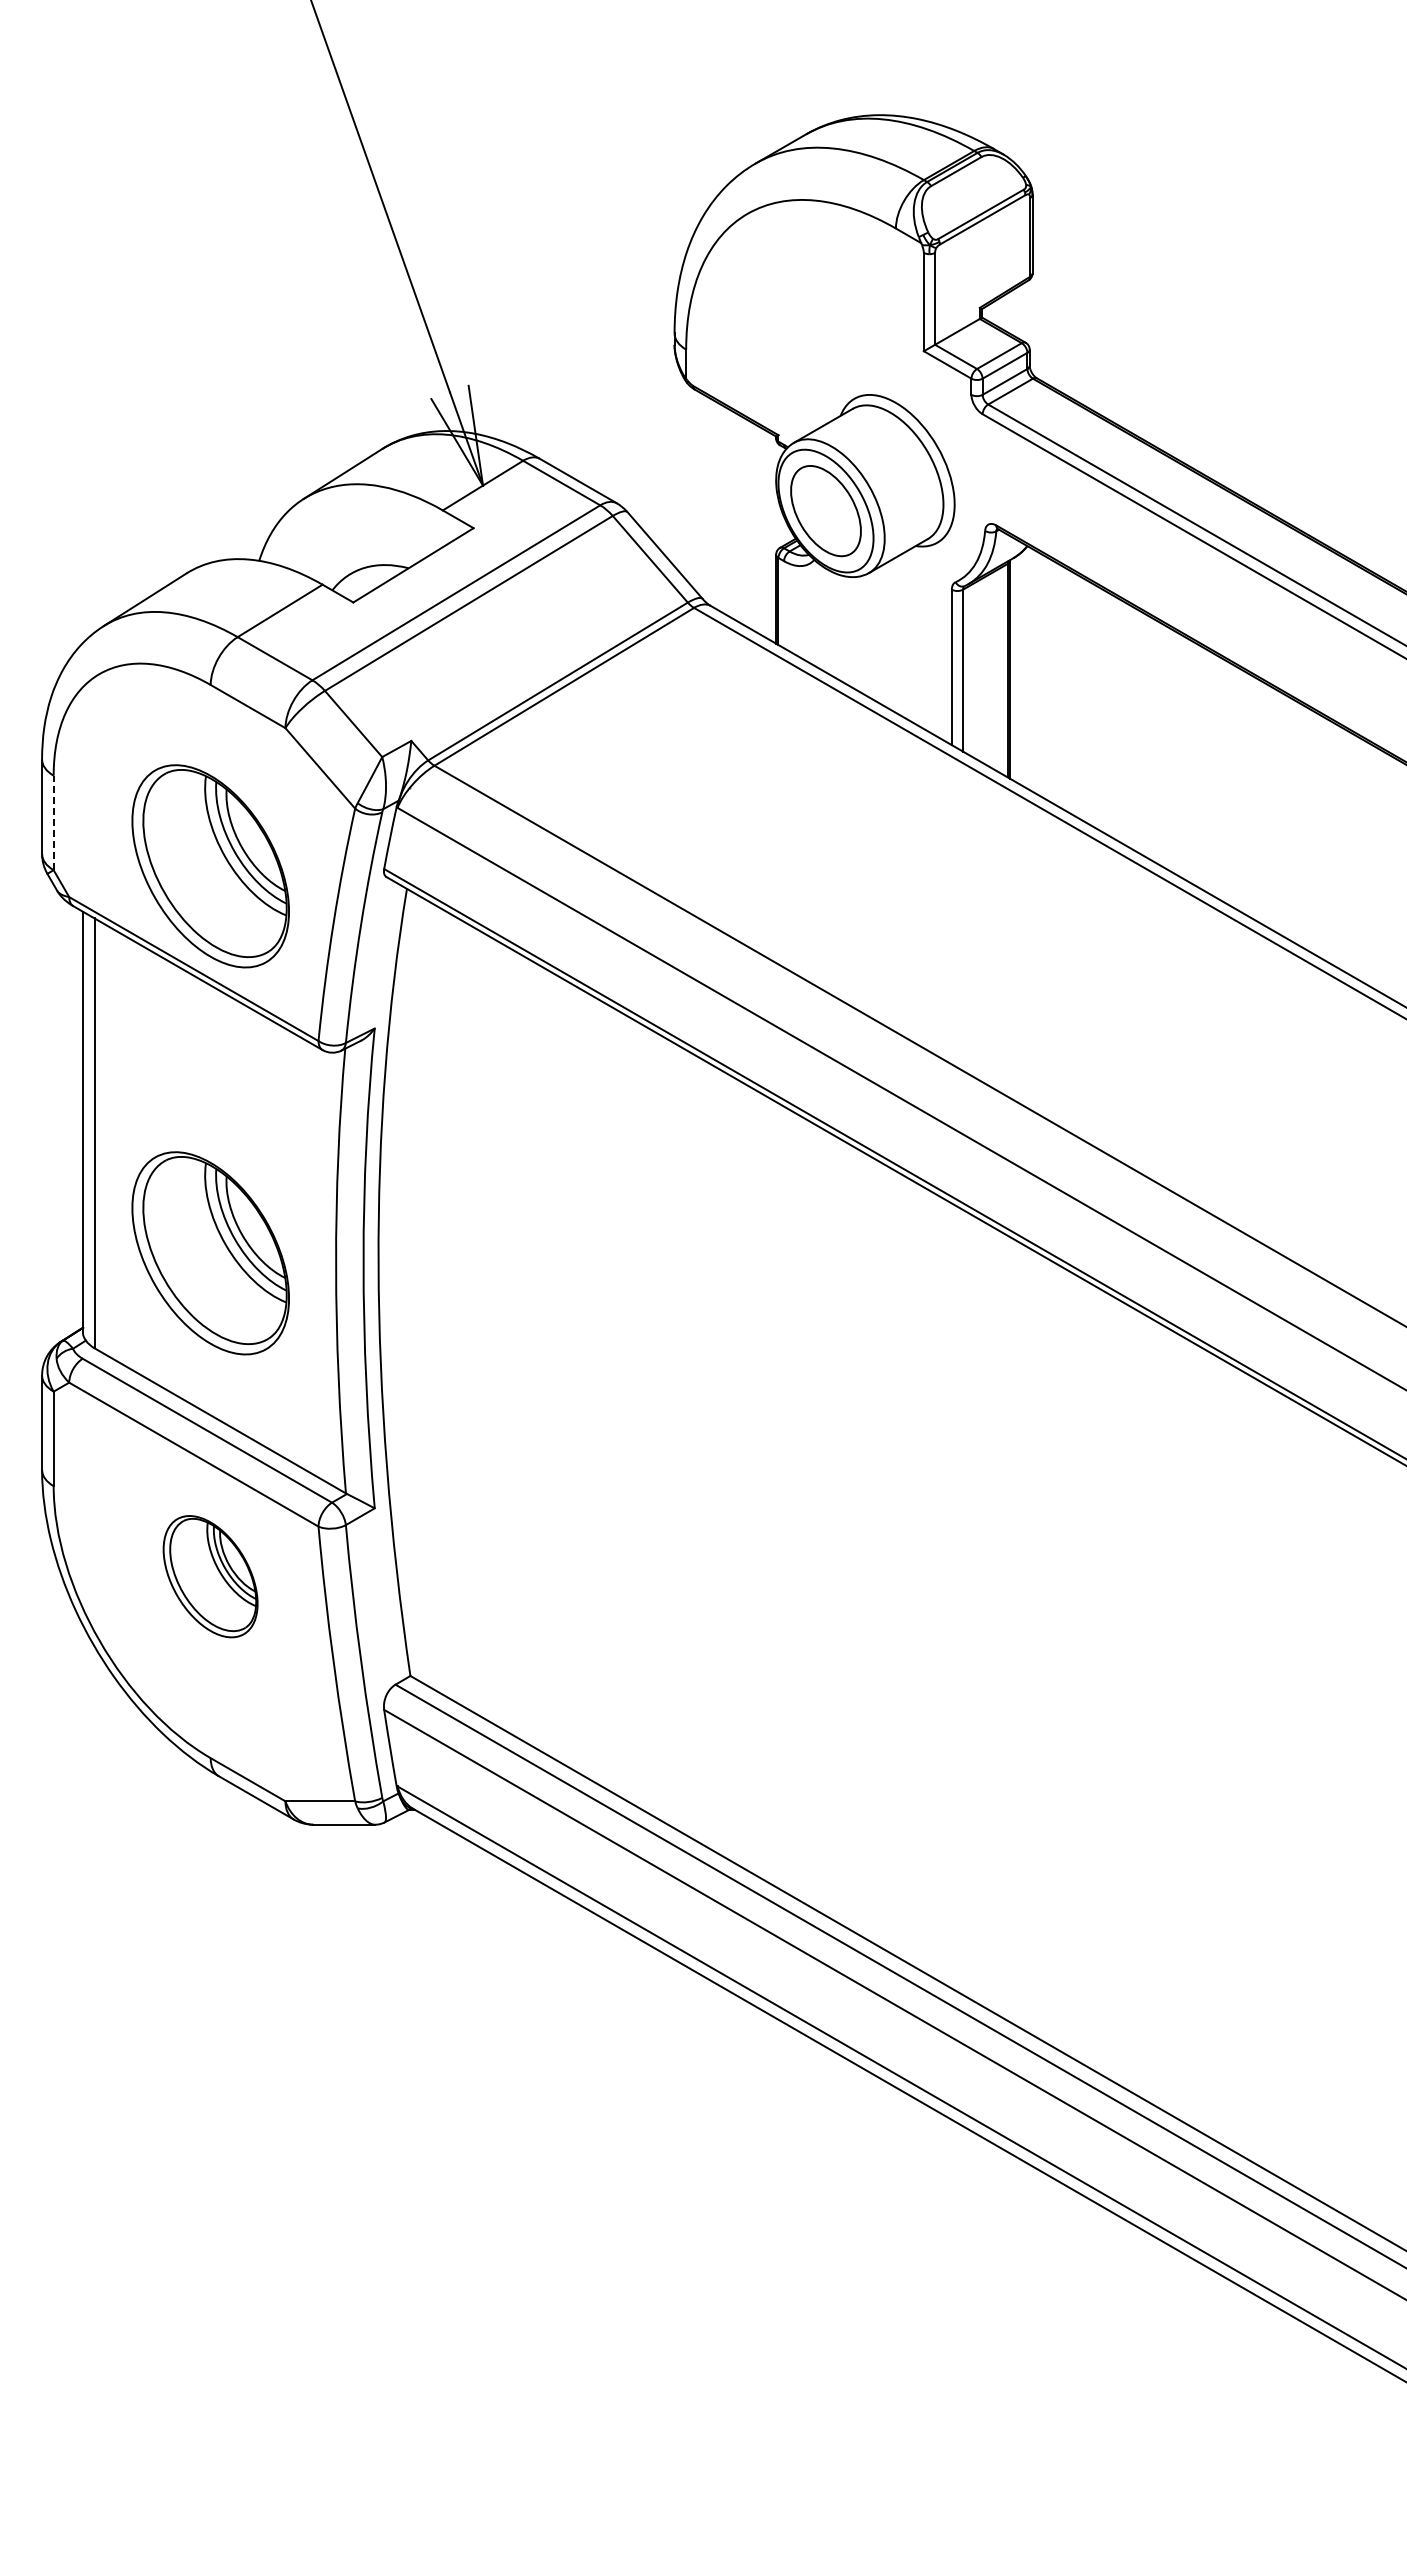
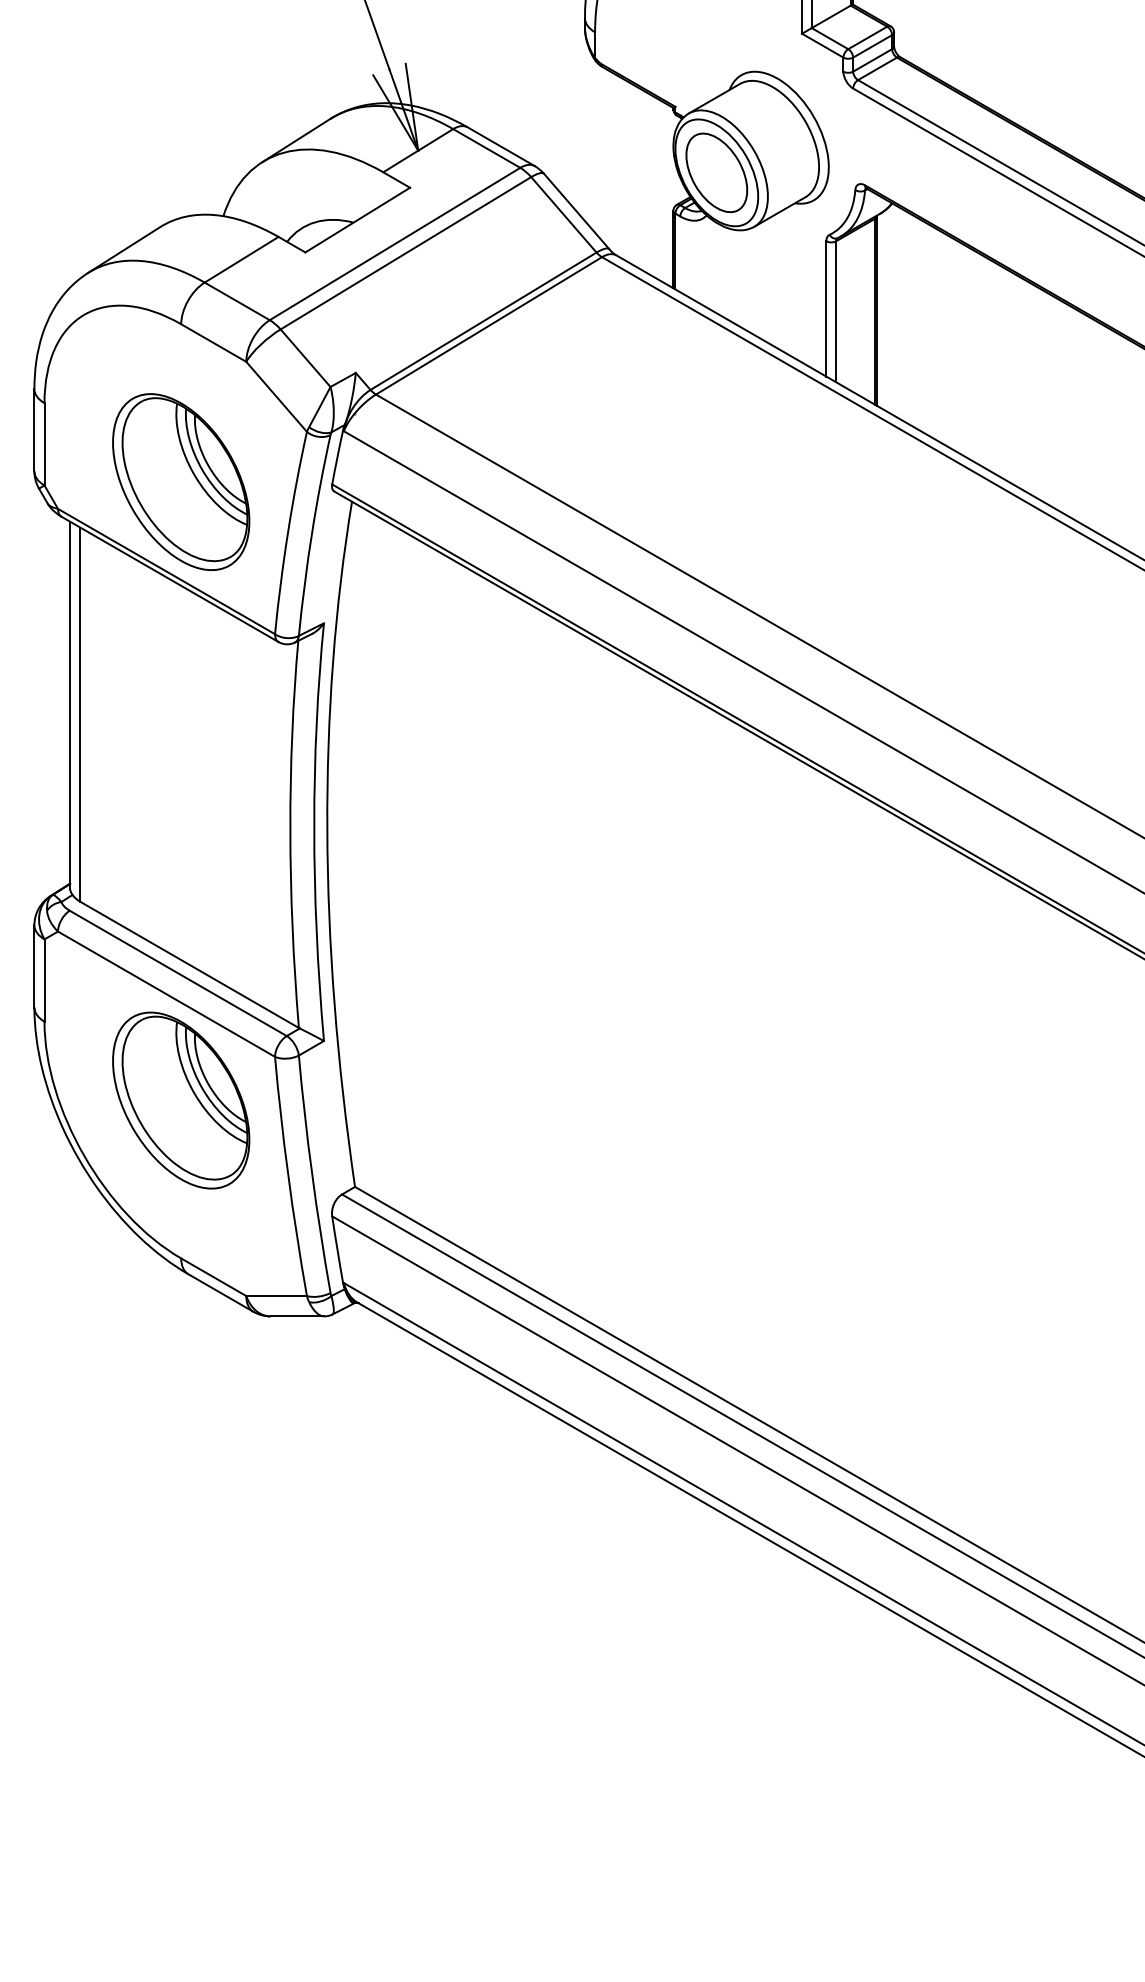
line: (53, 822) -> (44, 443), dashed -> solid
part: (210, 1253) -> (181, 819), removed
part: (210, 1576) -> (181, 1100), size x1.67

